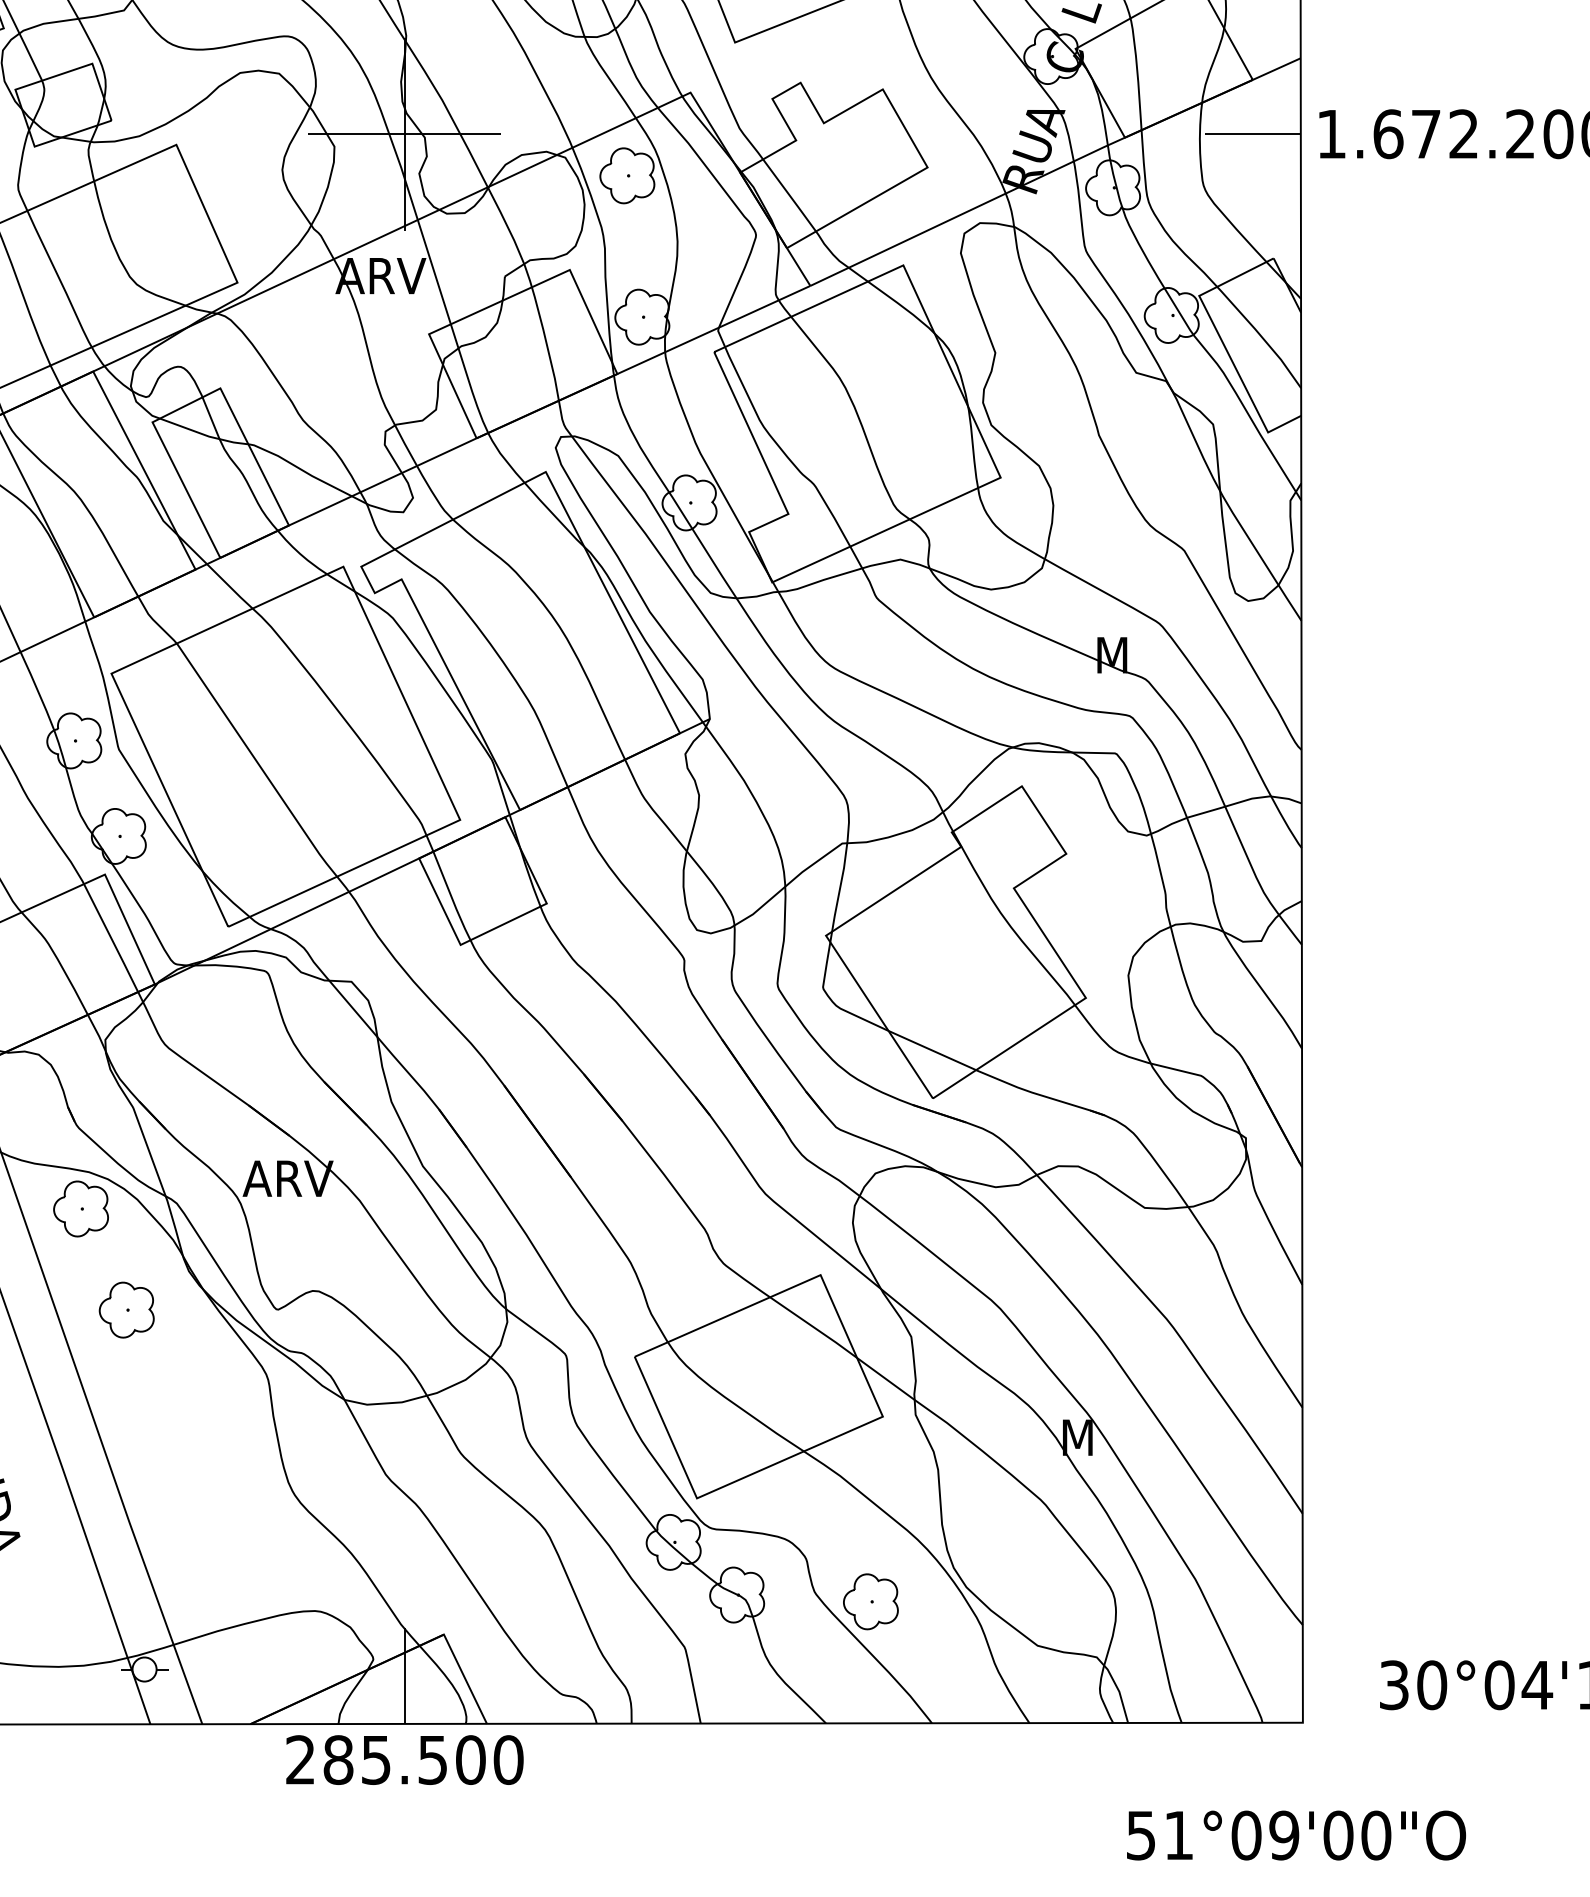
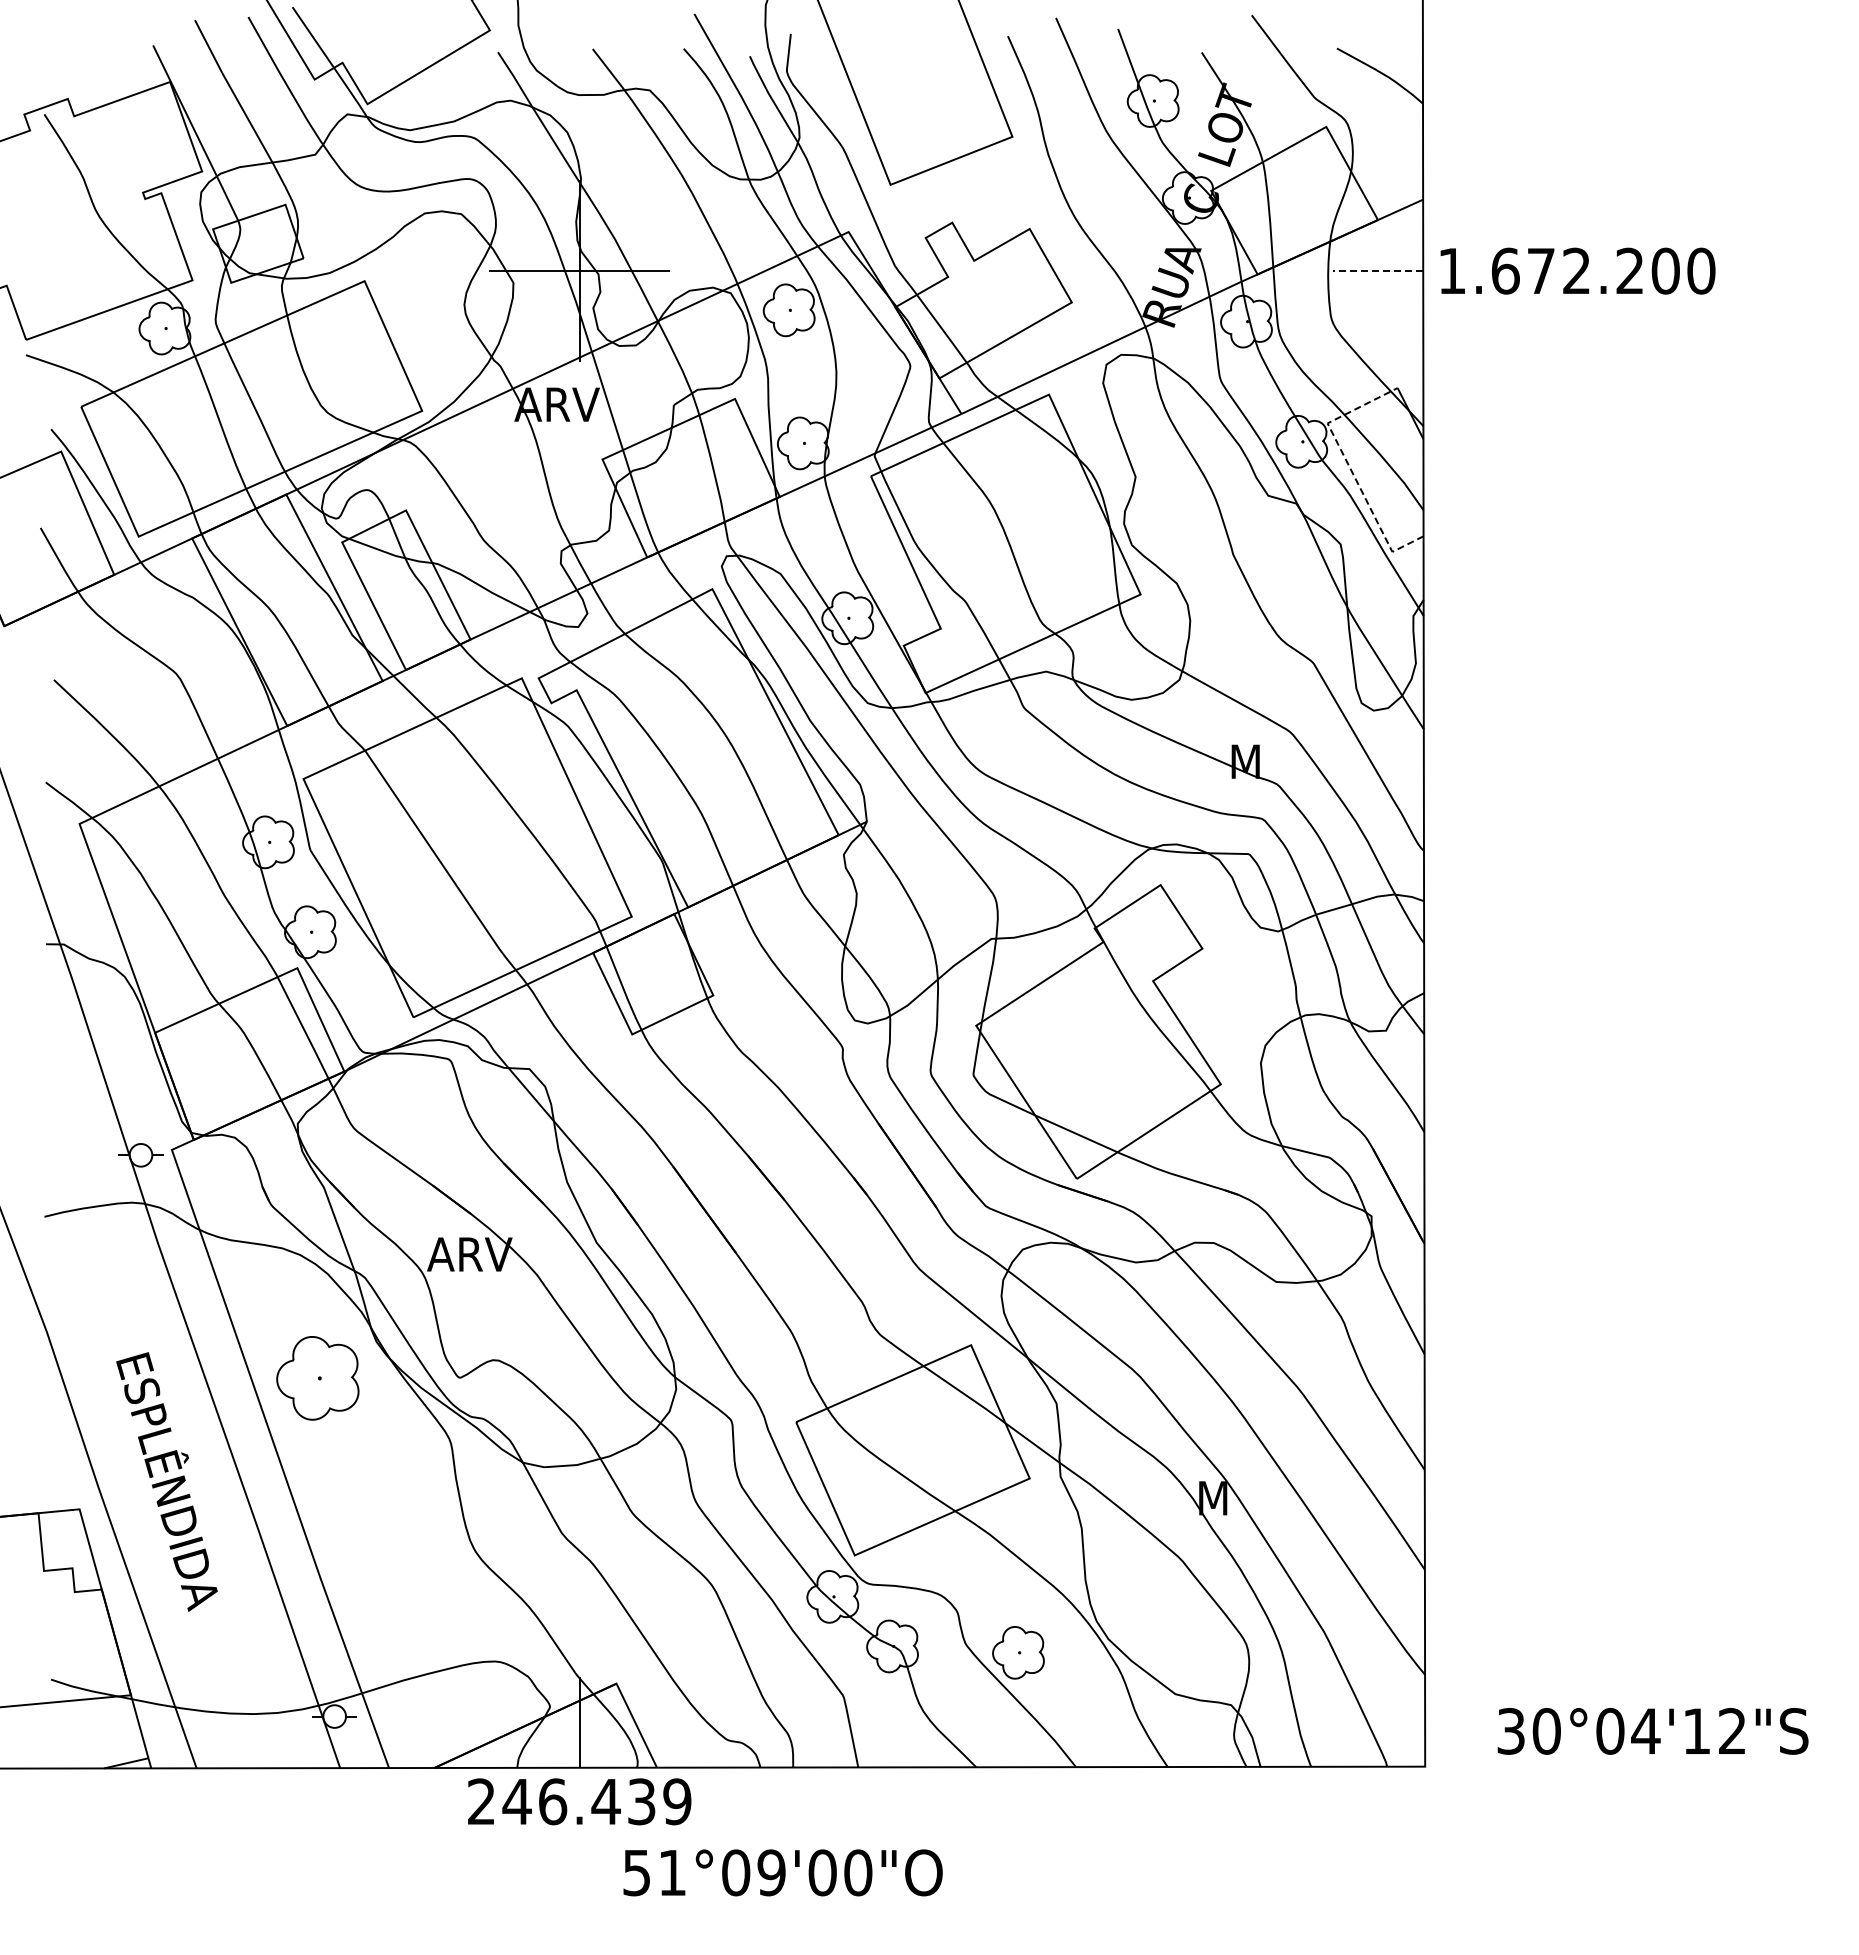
line: (1252, 134) -> (1377, 271), solid -> dashed
line: (1223, 343) -> (1350, 468), solid -> dashed
part: (80, 1208) -> (274, 1282), removed
part: (126, 1309) -> (317, 1377), size x1.6
text: (422, 1759) -> (596, 1801), 285.500 -> 246.439
text: (1295, 1835) -> (782, 1872), moved

